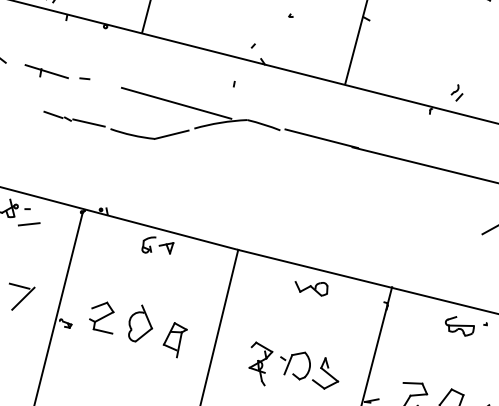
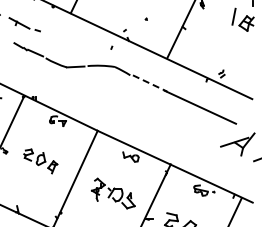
line: (175, 103) -> (80, 51), removed
line: (322, 138) -> (150, 83), solid -> dashed
part: (139, 330) -> (40, 161), size x0.7

